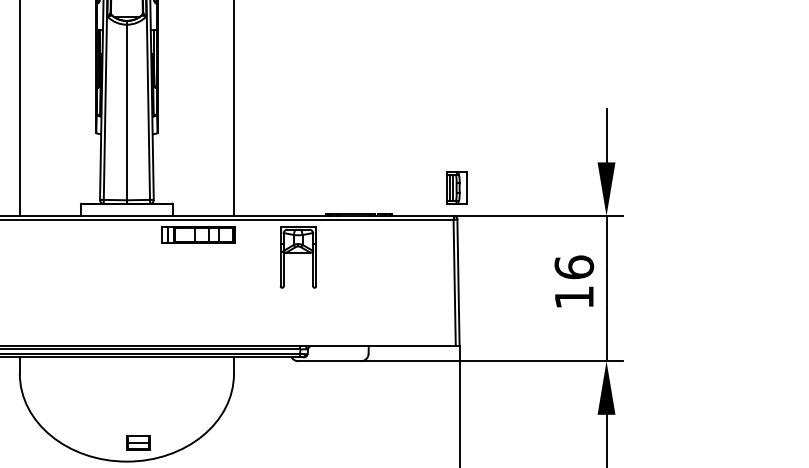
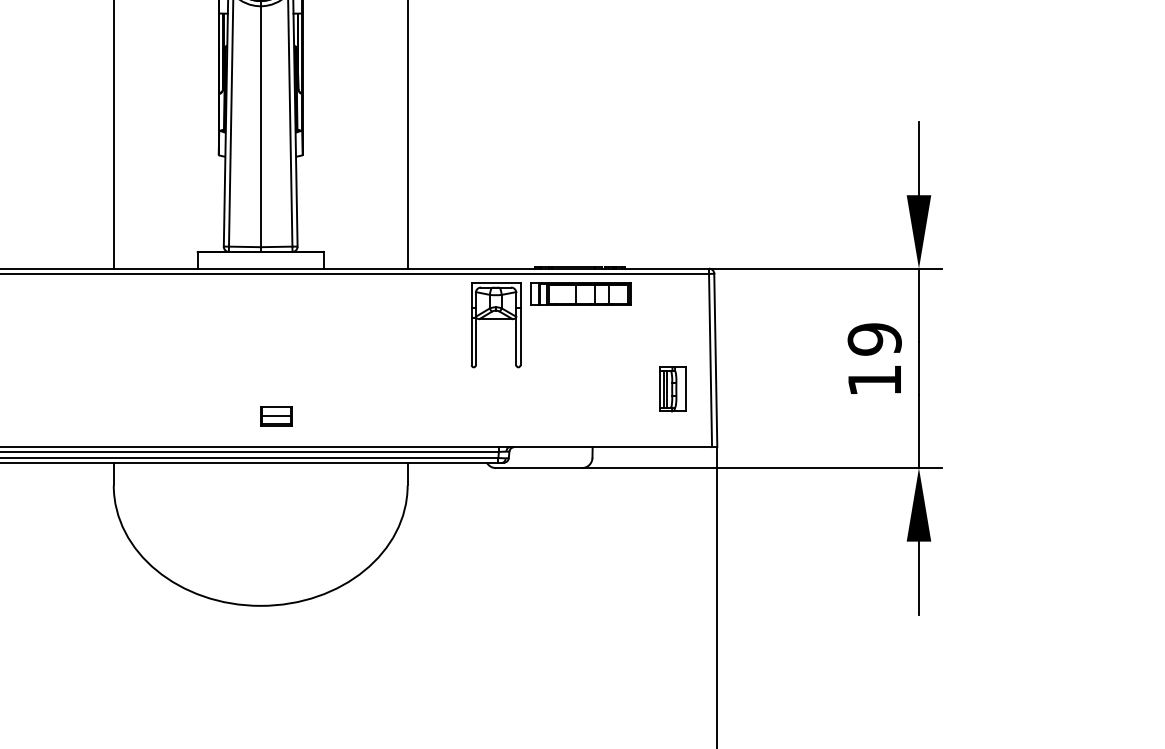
part: (456, 188) -> (672, 389), moved
part: (198, 234) -> (580, 293), moved
text: (574, 266) -> (874, 338), 16 -> 19
part: (138, 443) -> (276, 416), moved

